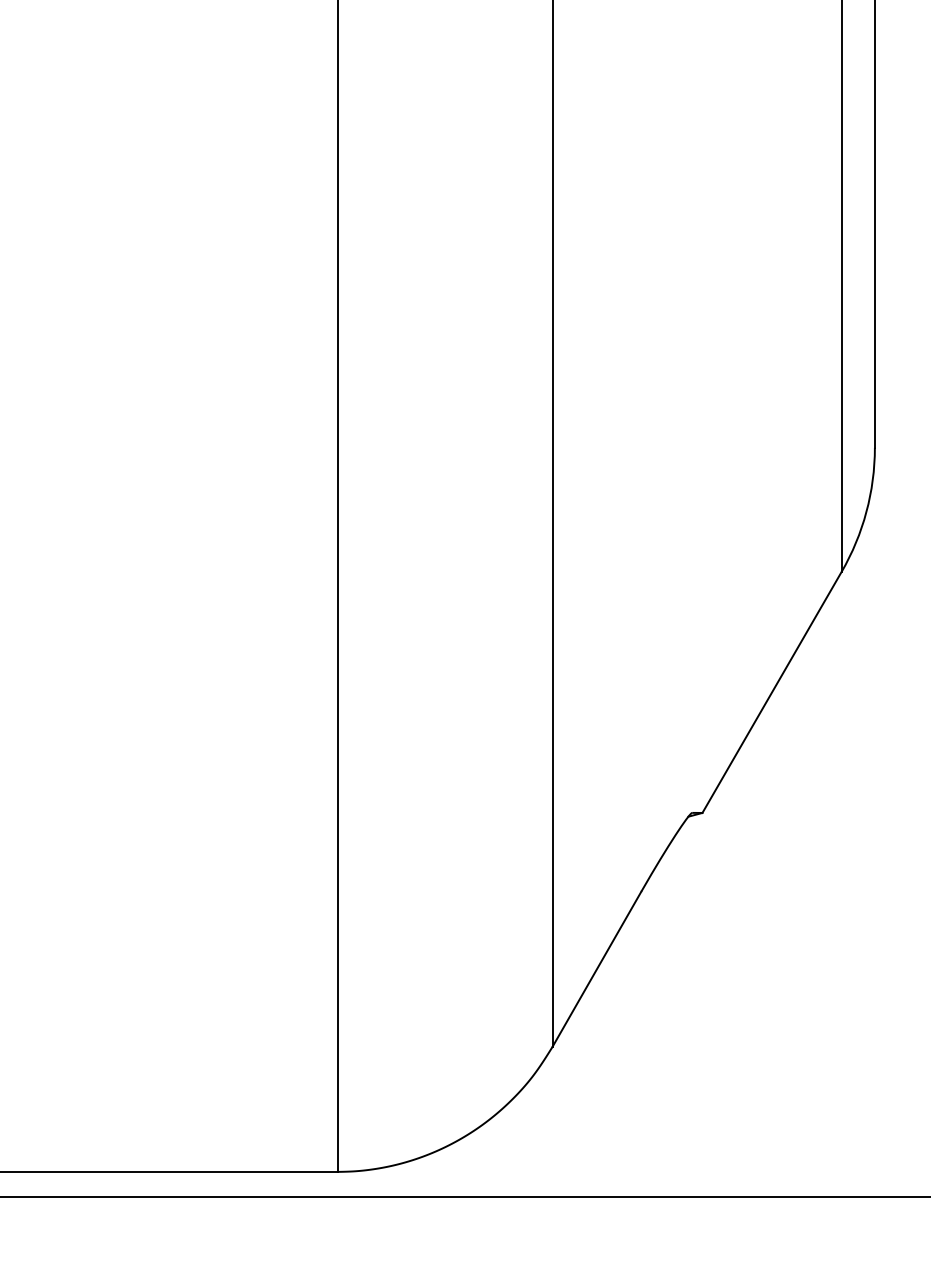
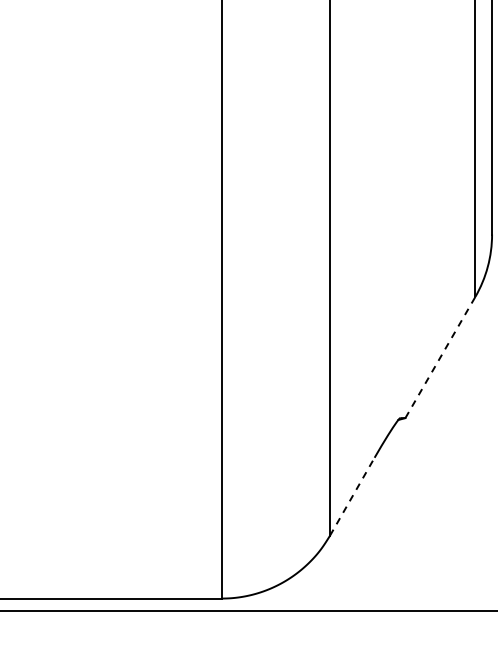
line: (772, 692) -> (440, 357), solid -> dashed
line: (597, 968) -> (352, 496), solid -> dashed

